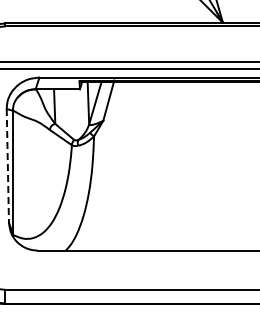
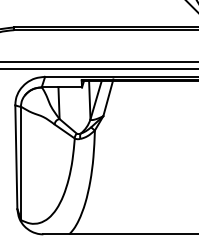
line: (7, 165) -> (16, 156), dashed -> solid

